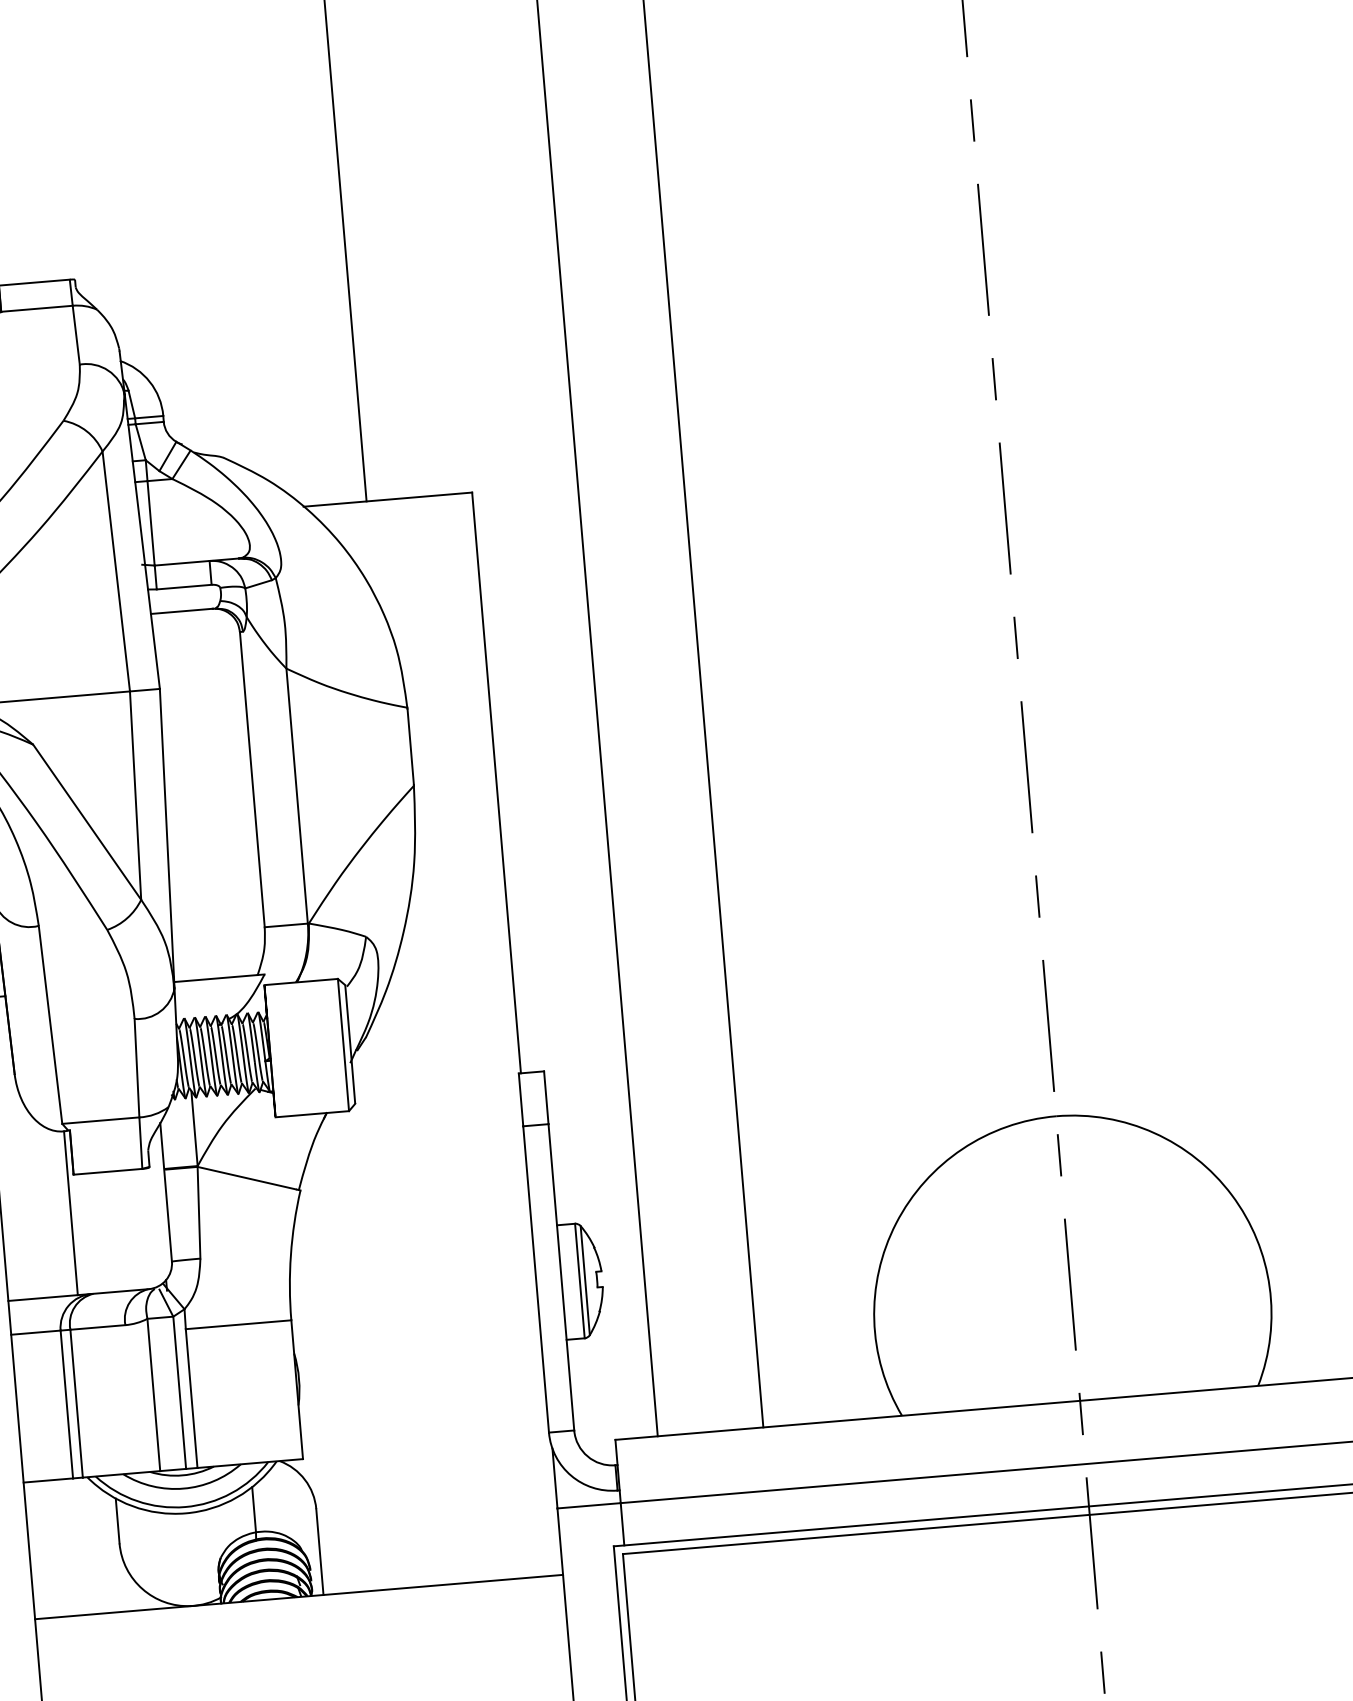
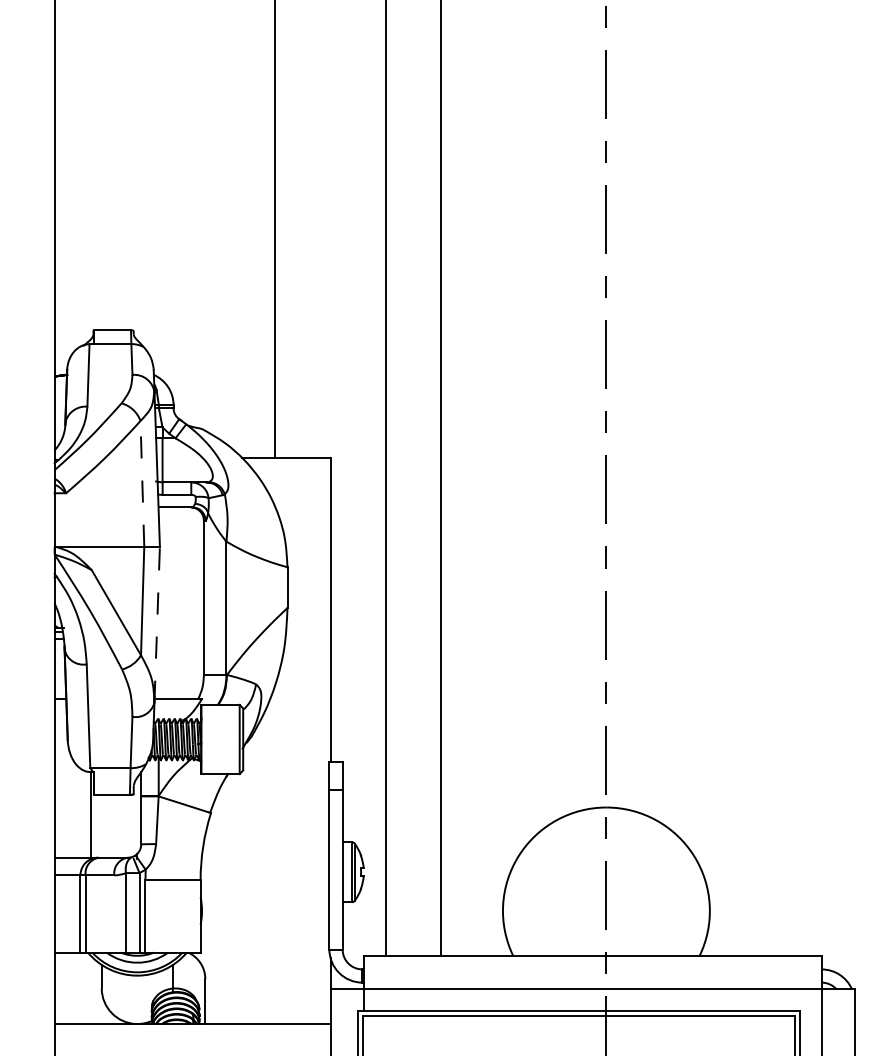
line: (116, 570) -> (142, 483), solid -> dashed
line: (167, 838) -> (157, 624), solid -> dashed

